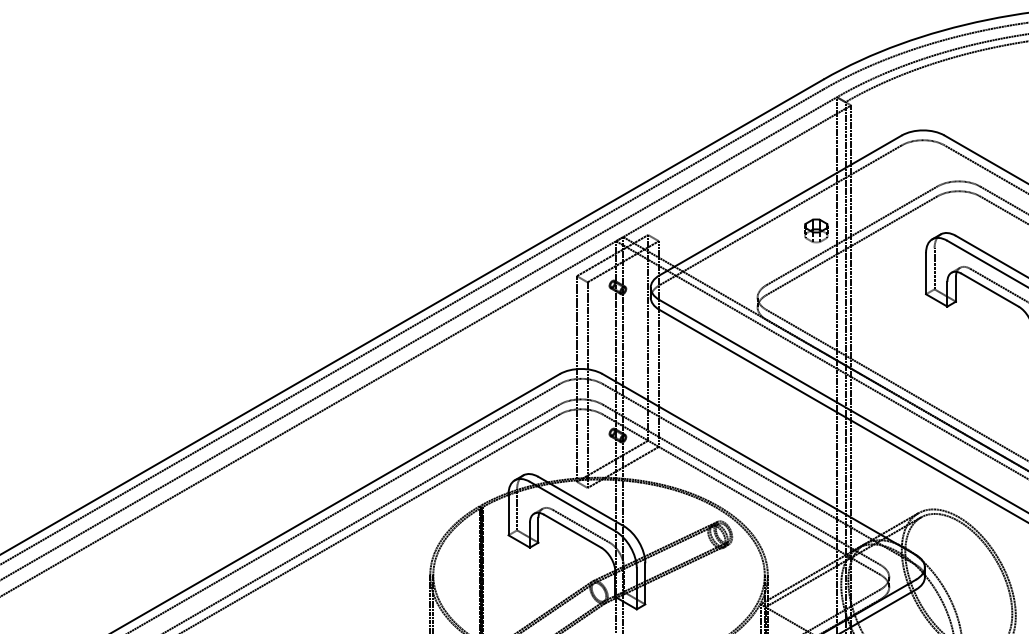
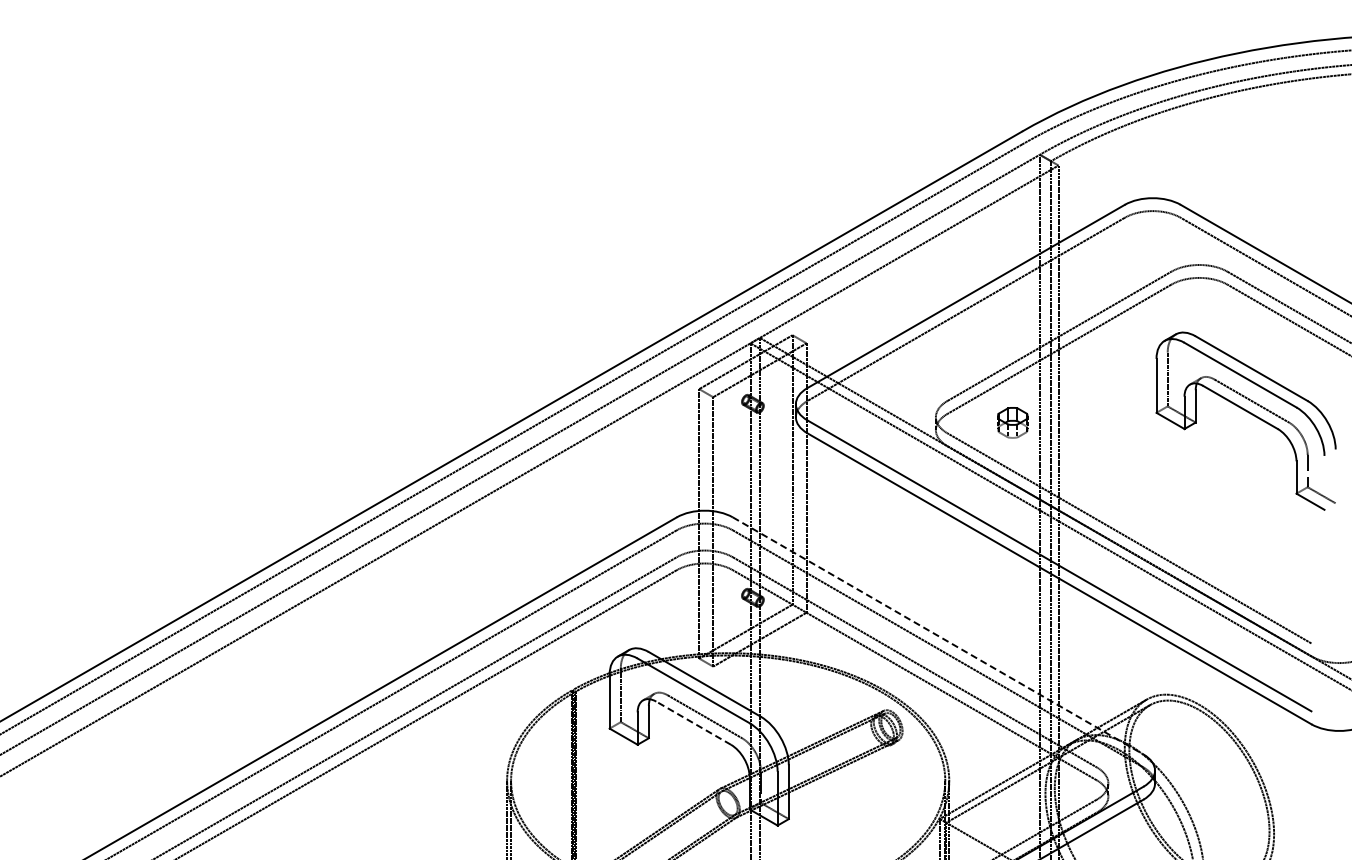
part: (816, 230) -> (1012, 422), moved
line: (759, 465) -> (938, 636), solid -> dashed
line: (572, 530) -> (693, 722), solid -> dashed

